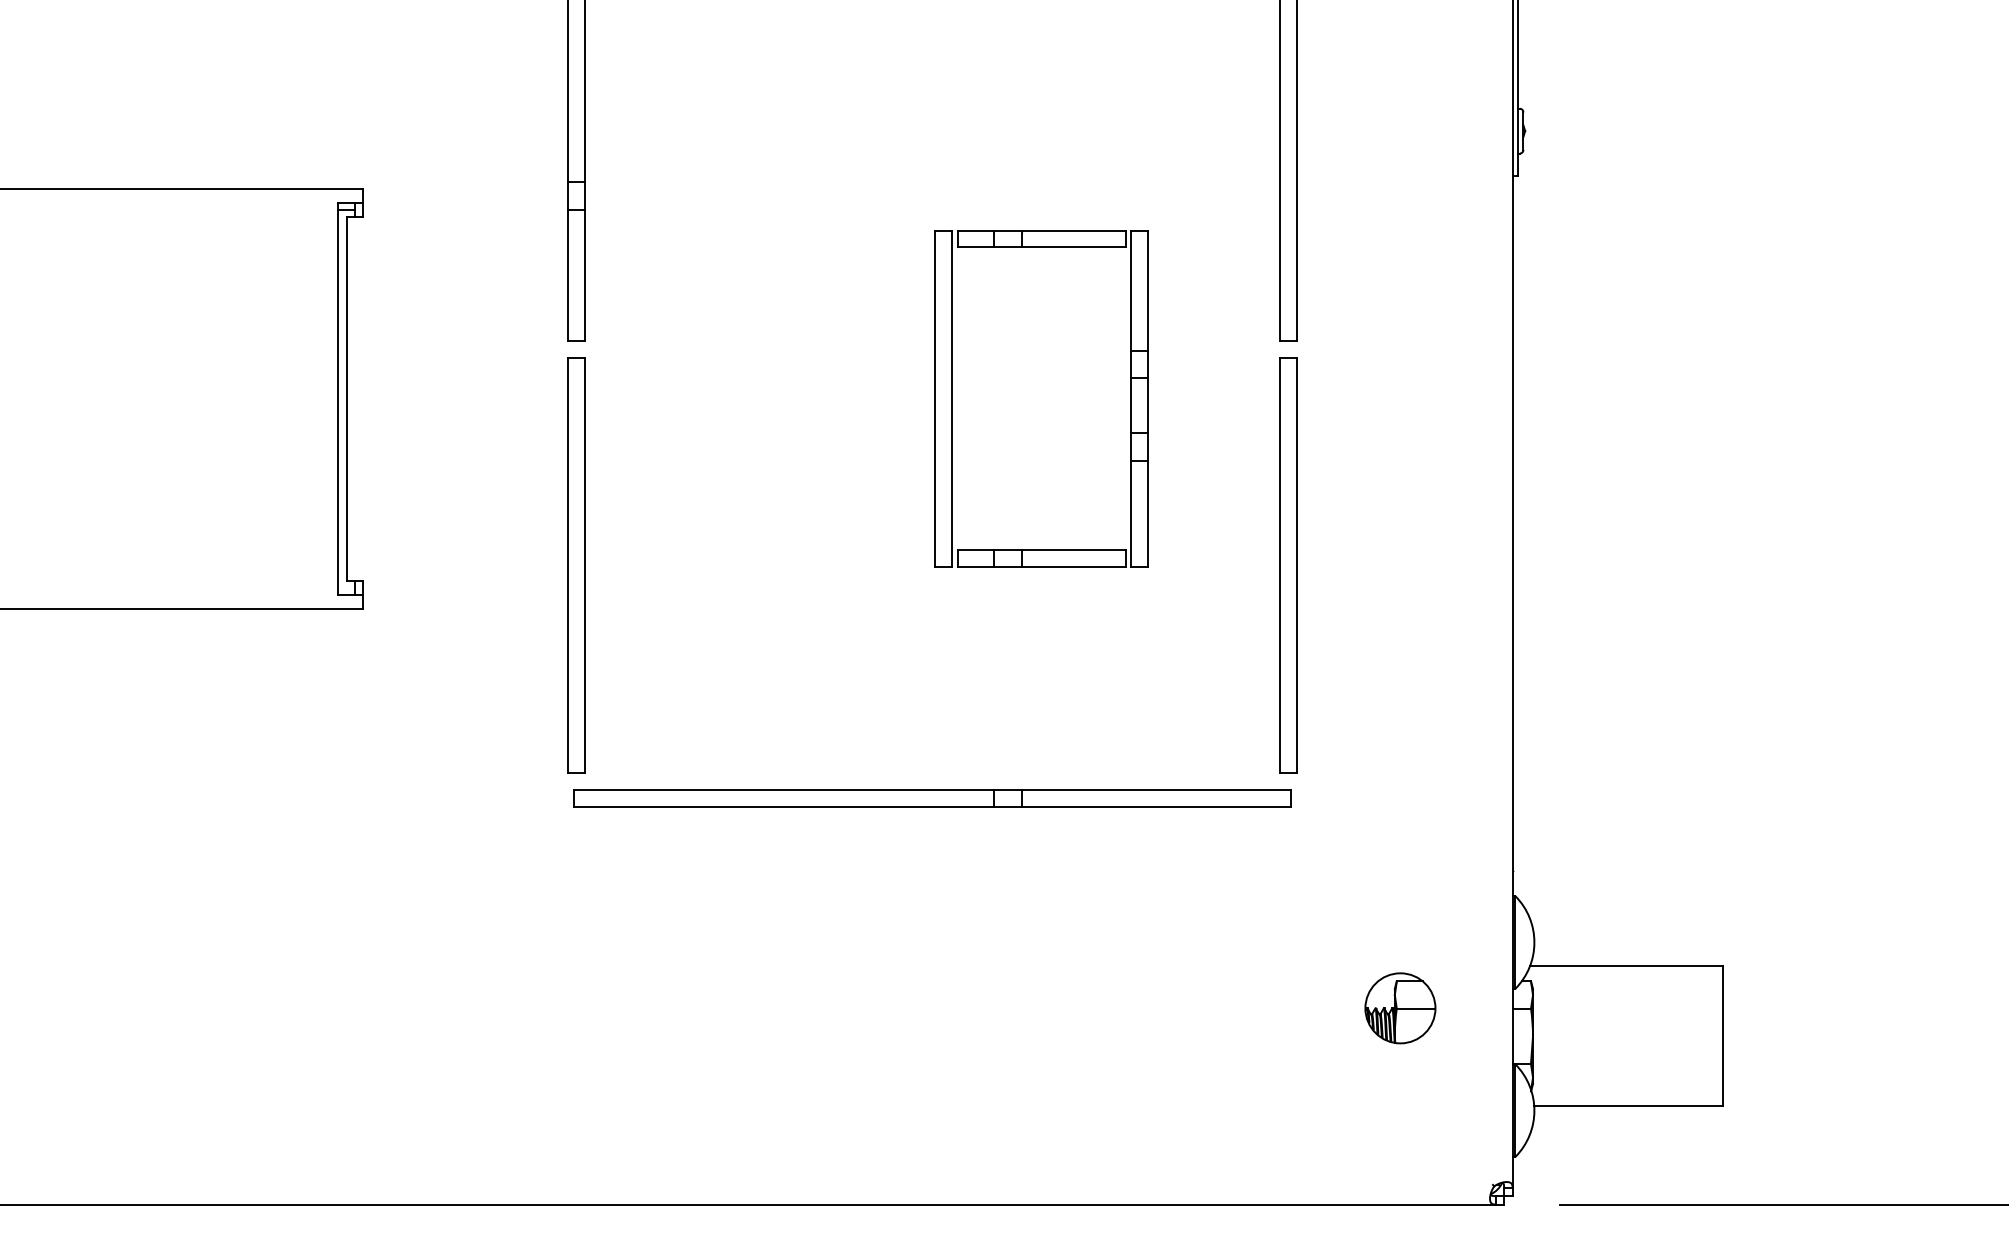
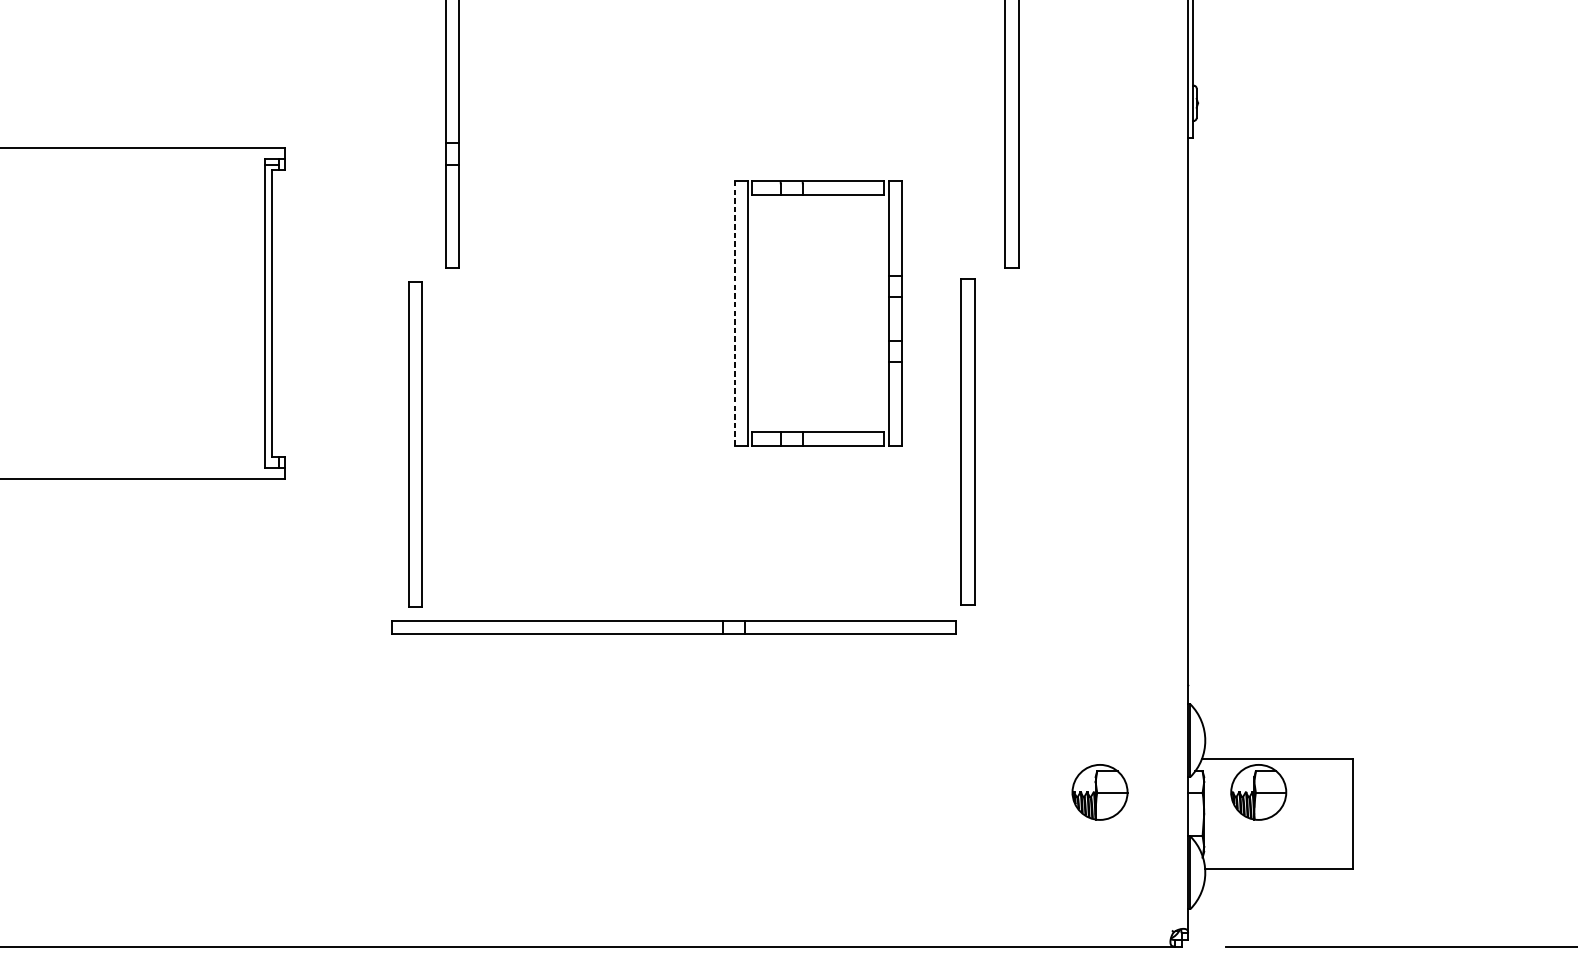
line: (935, 398) -> (734, 313), solid -> dashed
part: (576, 565) -> (415, 444), moved
part: (1288, 565) -> (968, 442), moved
part: (932, 798) -> (674, 627), moved
part: (1602, 1008) -> (1258, 792), added

